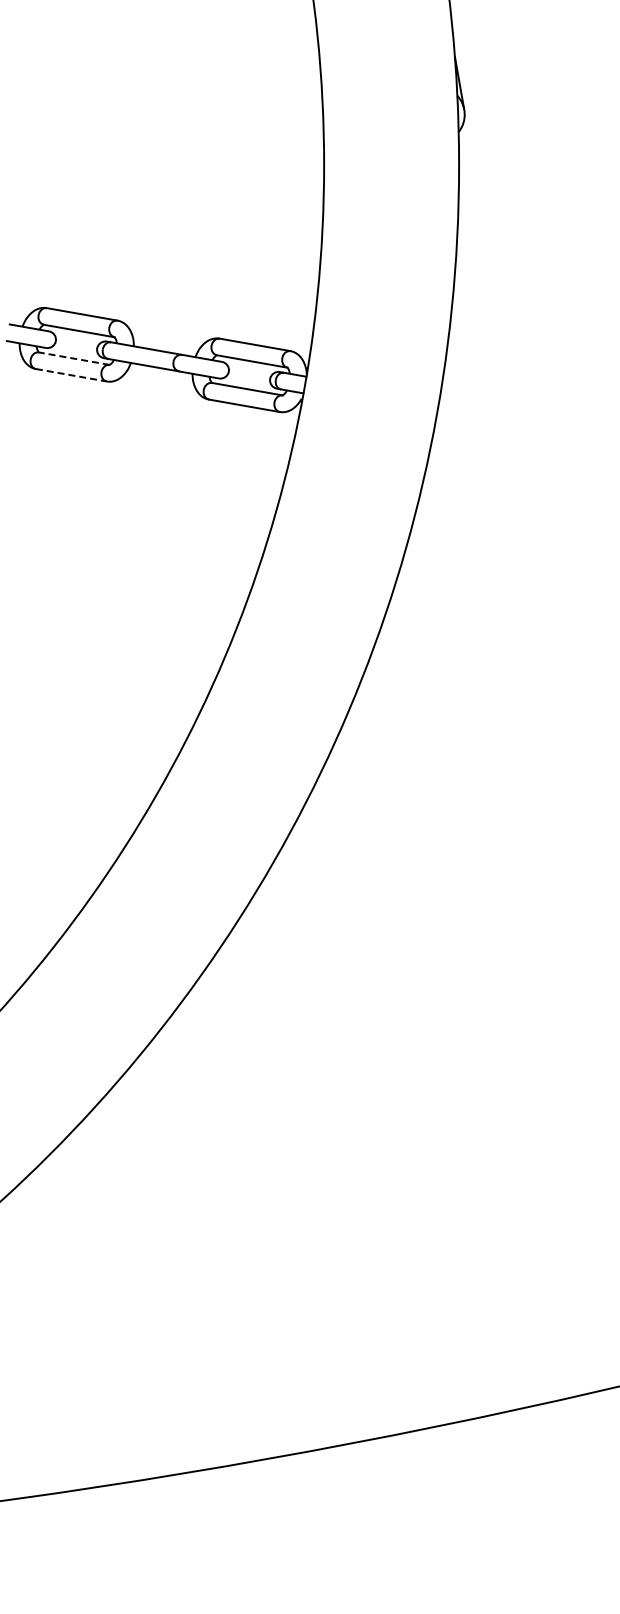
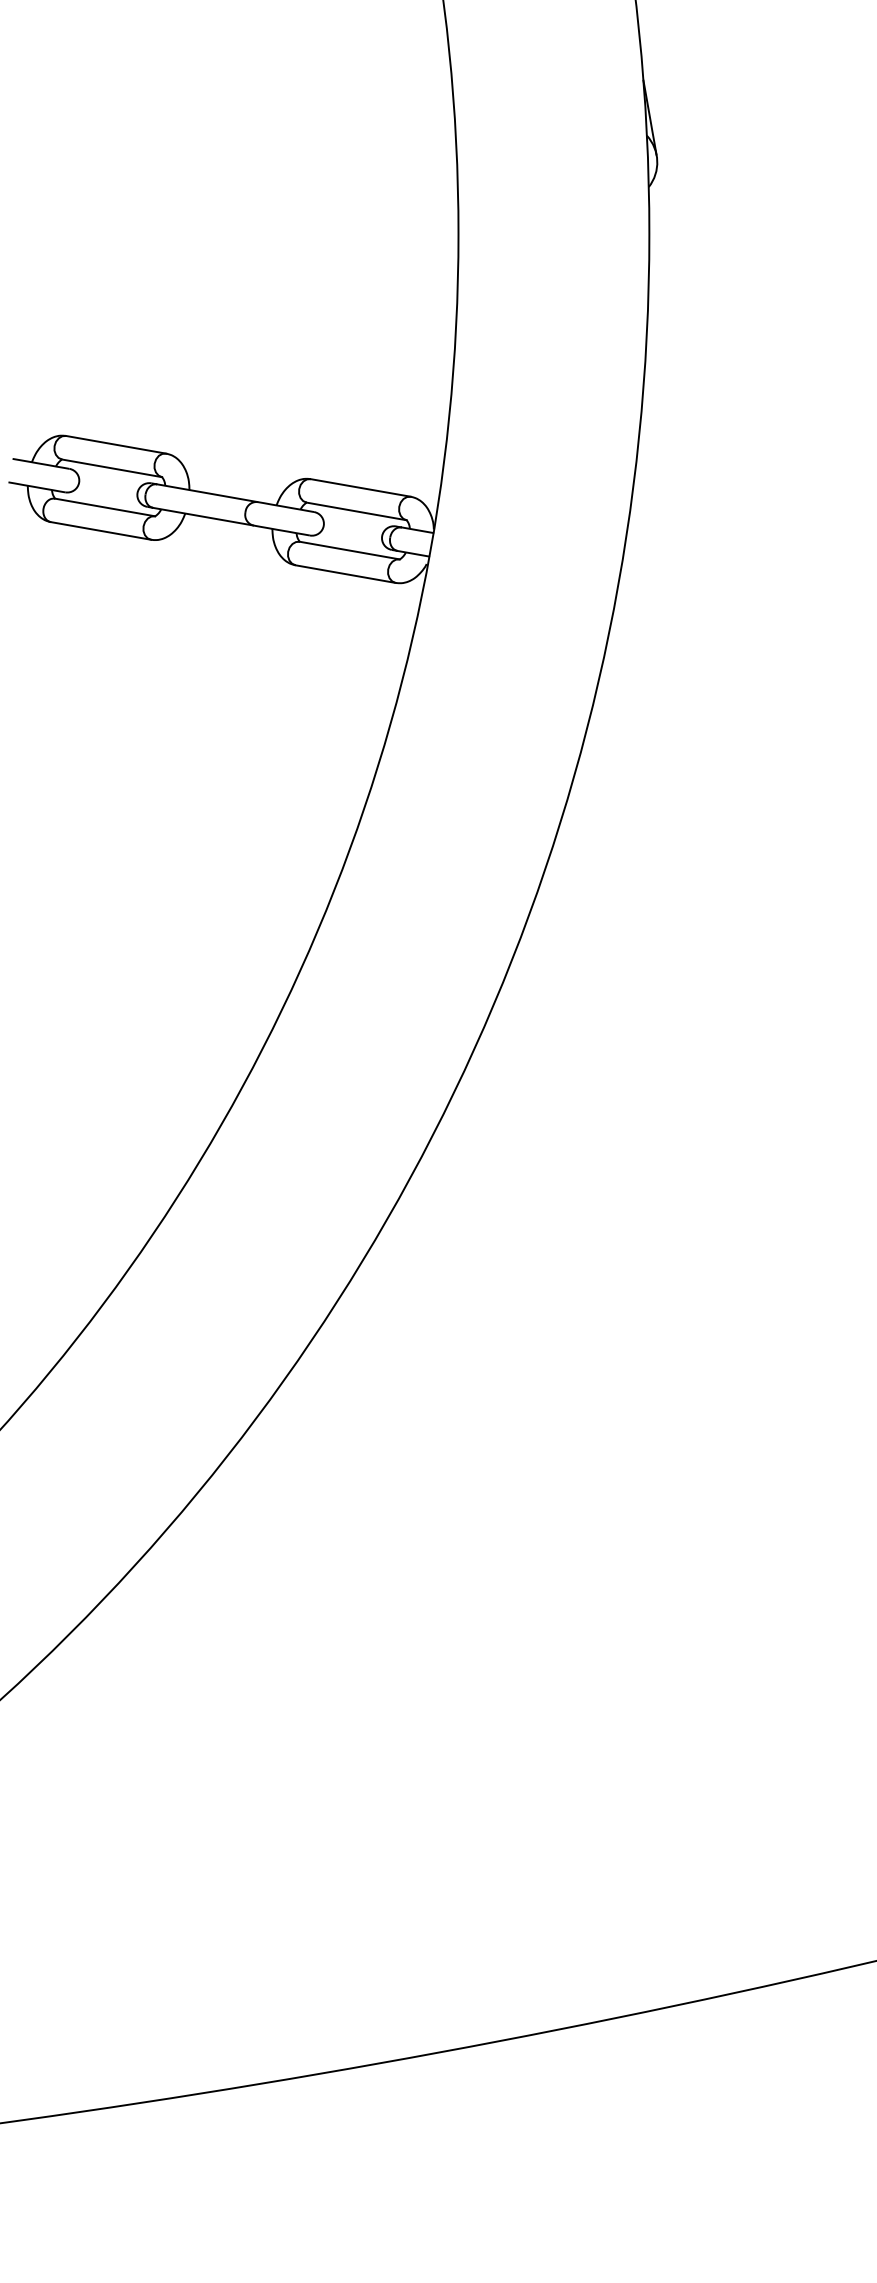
line: (74, 358) -> (105, 507), dashed -> solid
line: (71, 375) -> (101, 531), dashed -> solid

